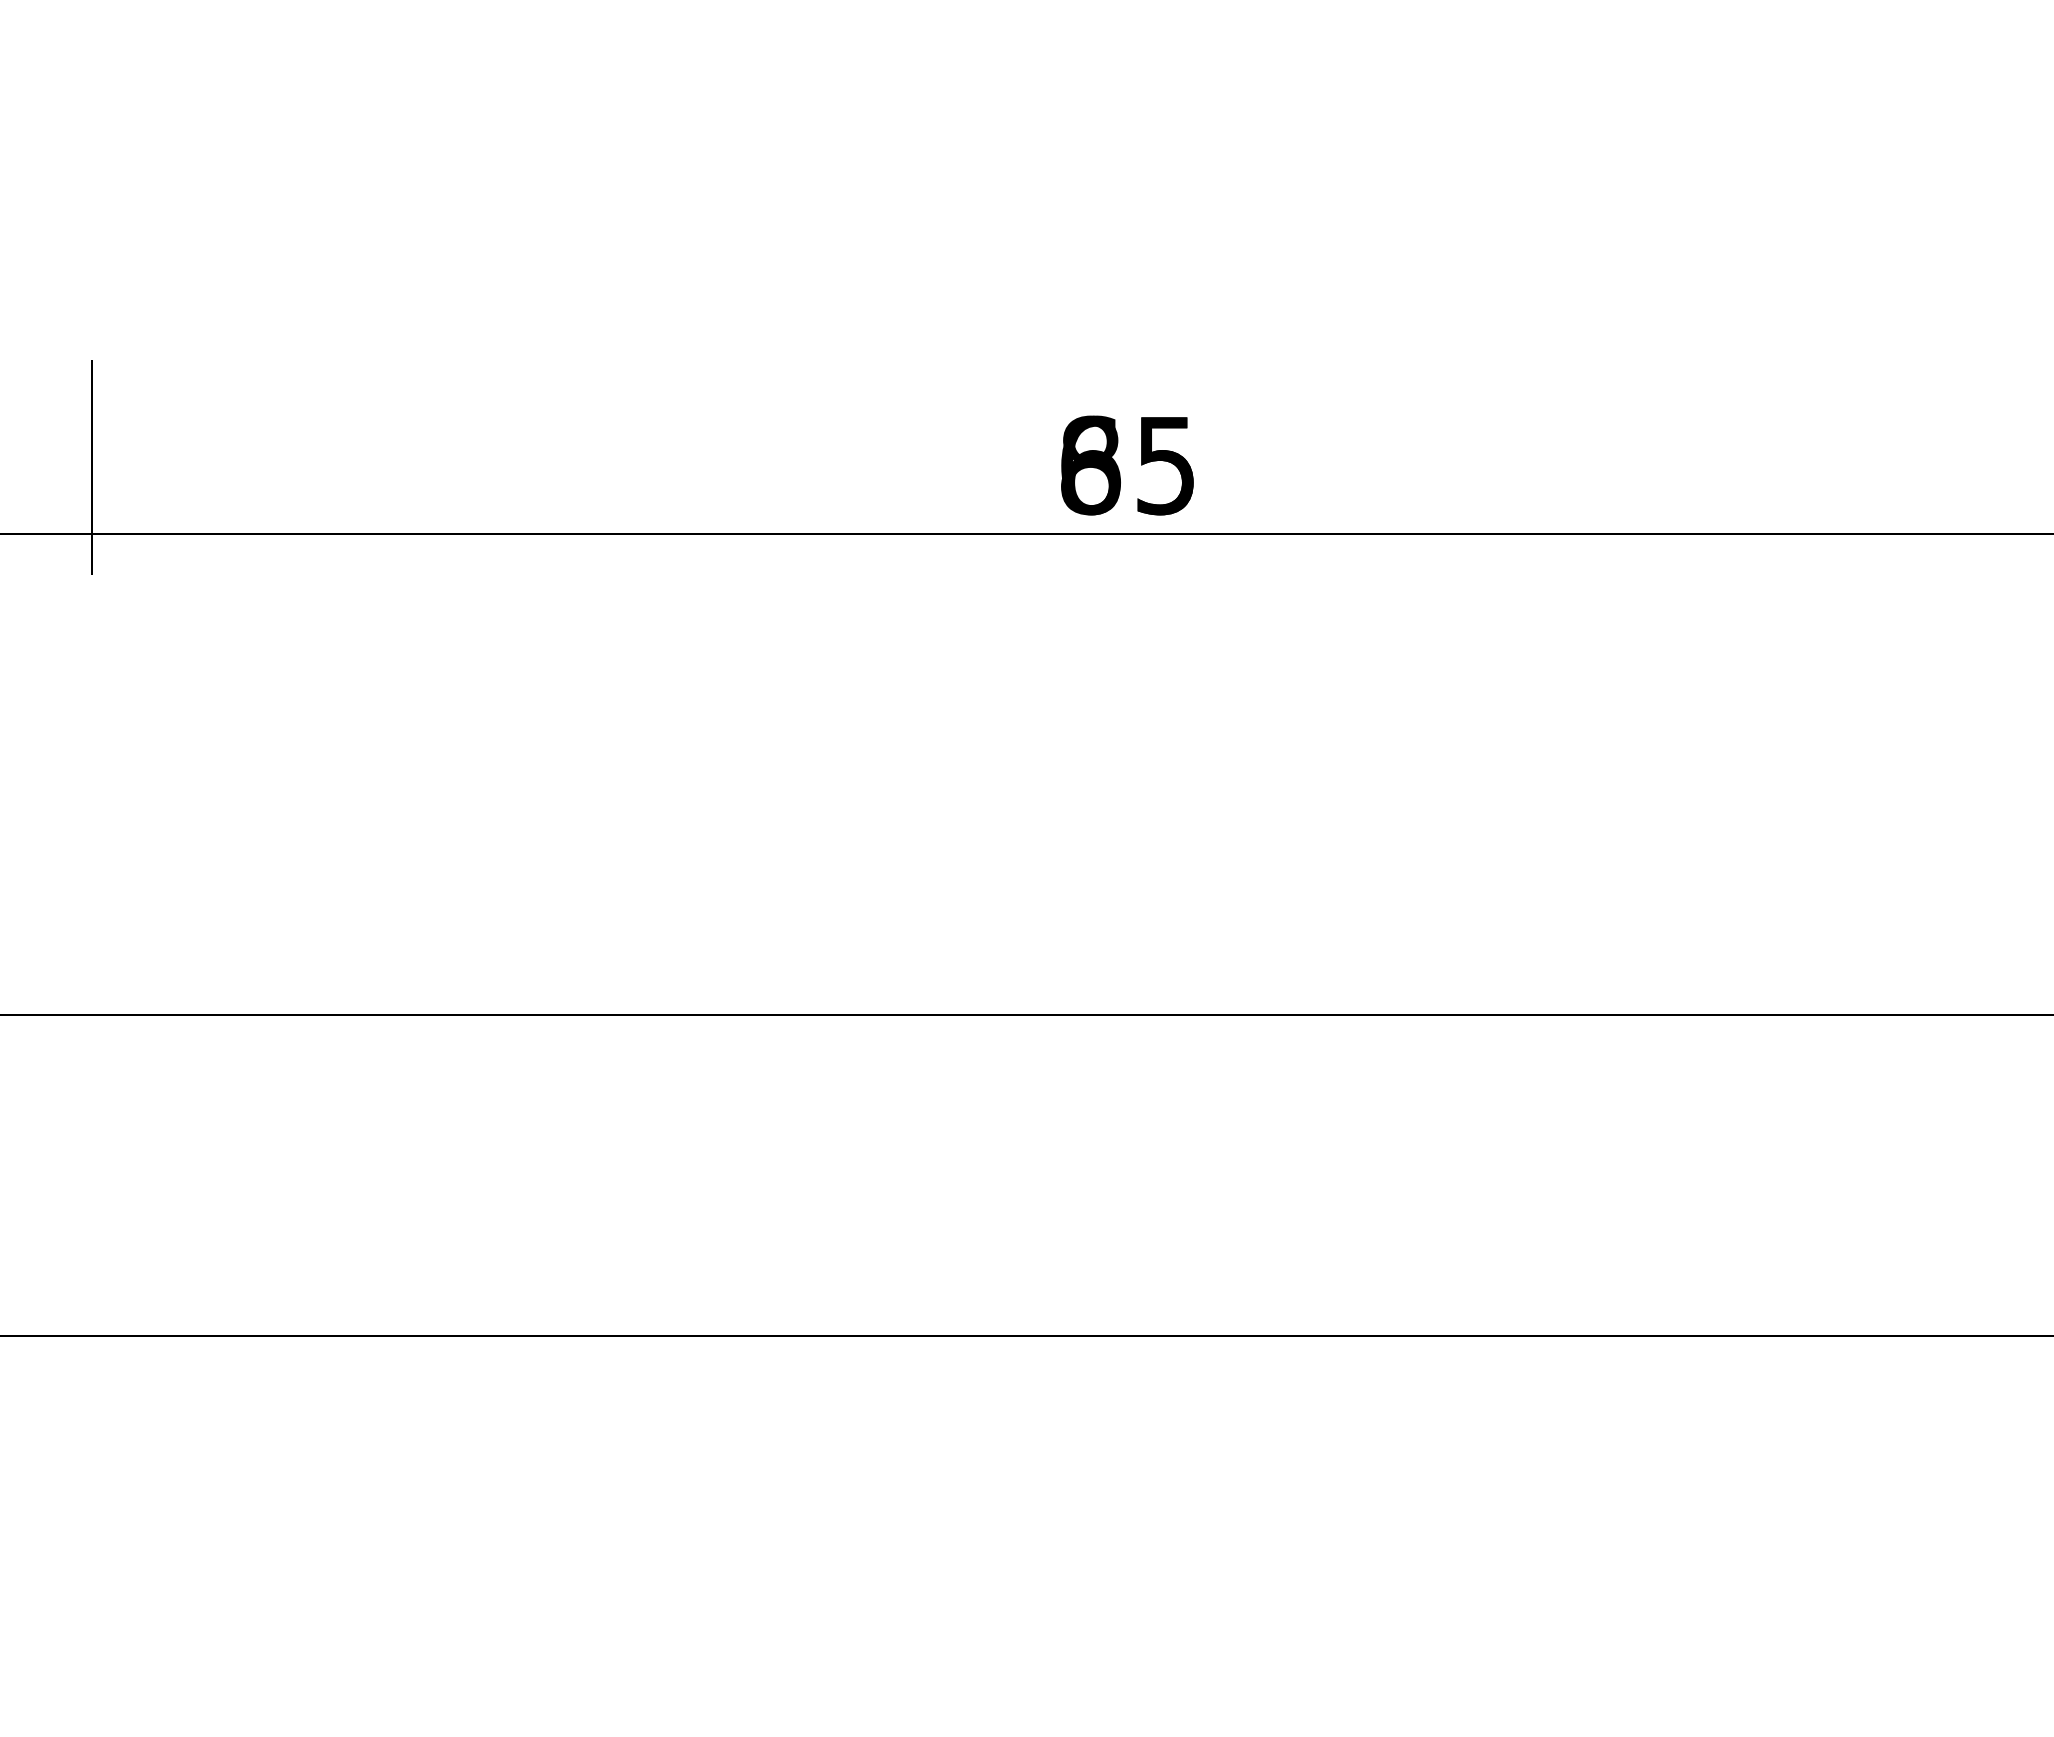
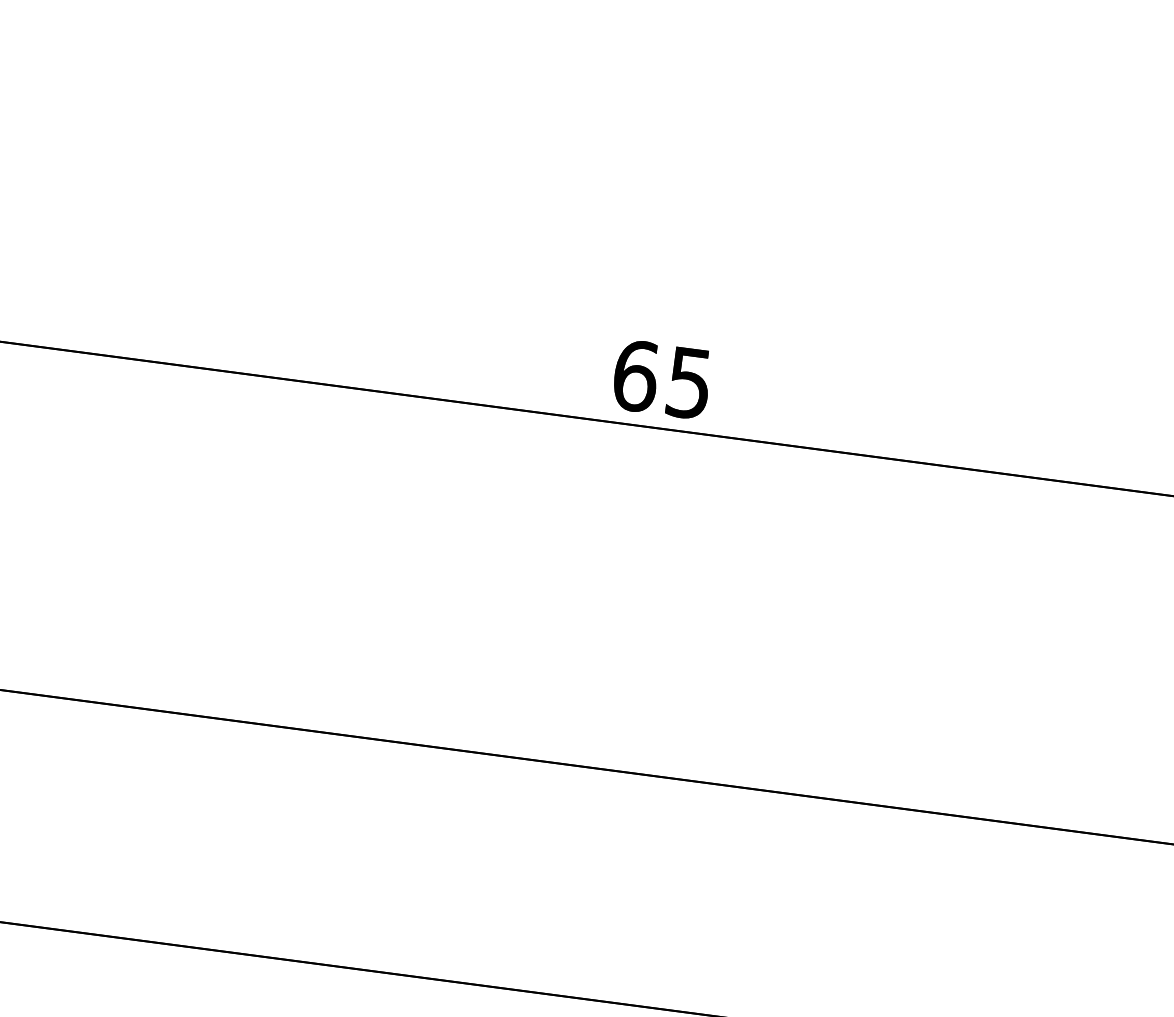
text: (1090, 465) -> (635, 376), 85 -> 65

